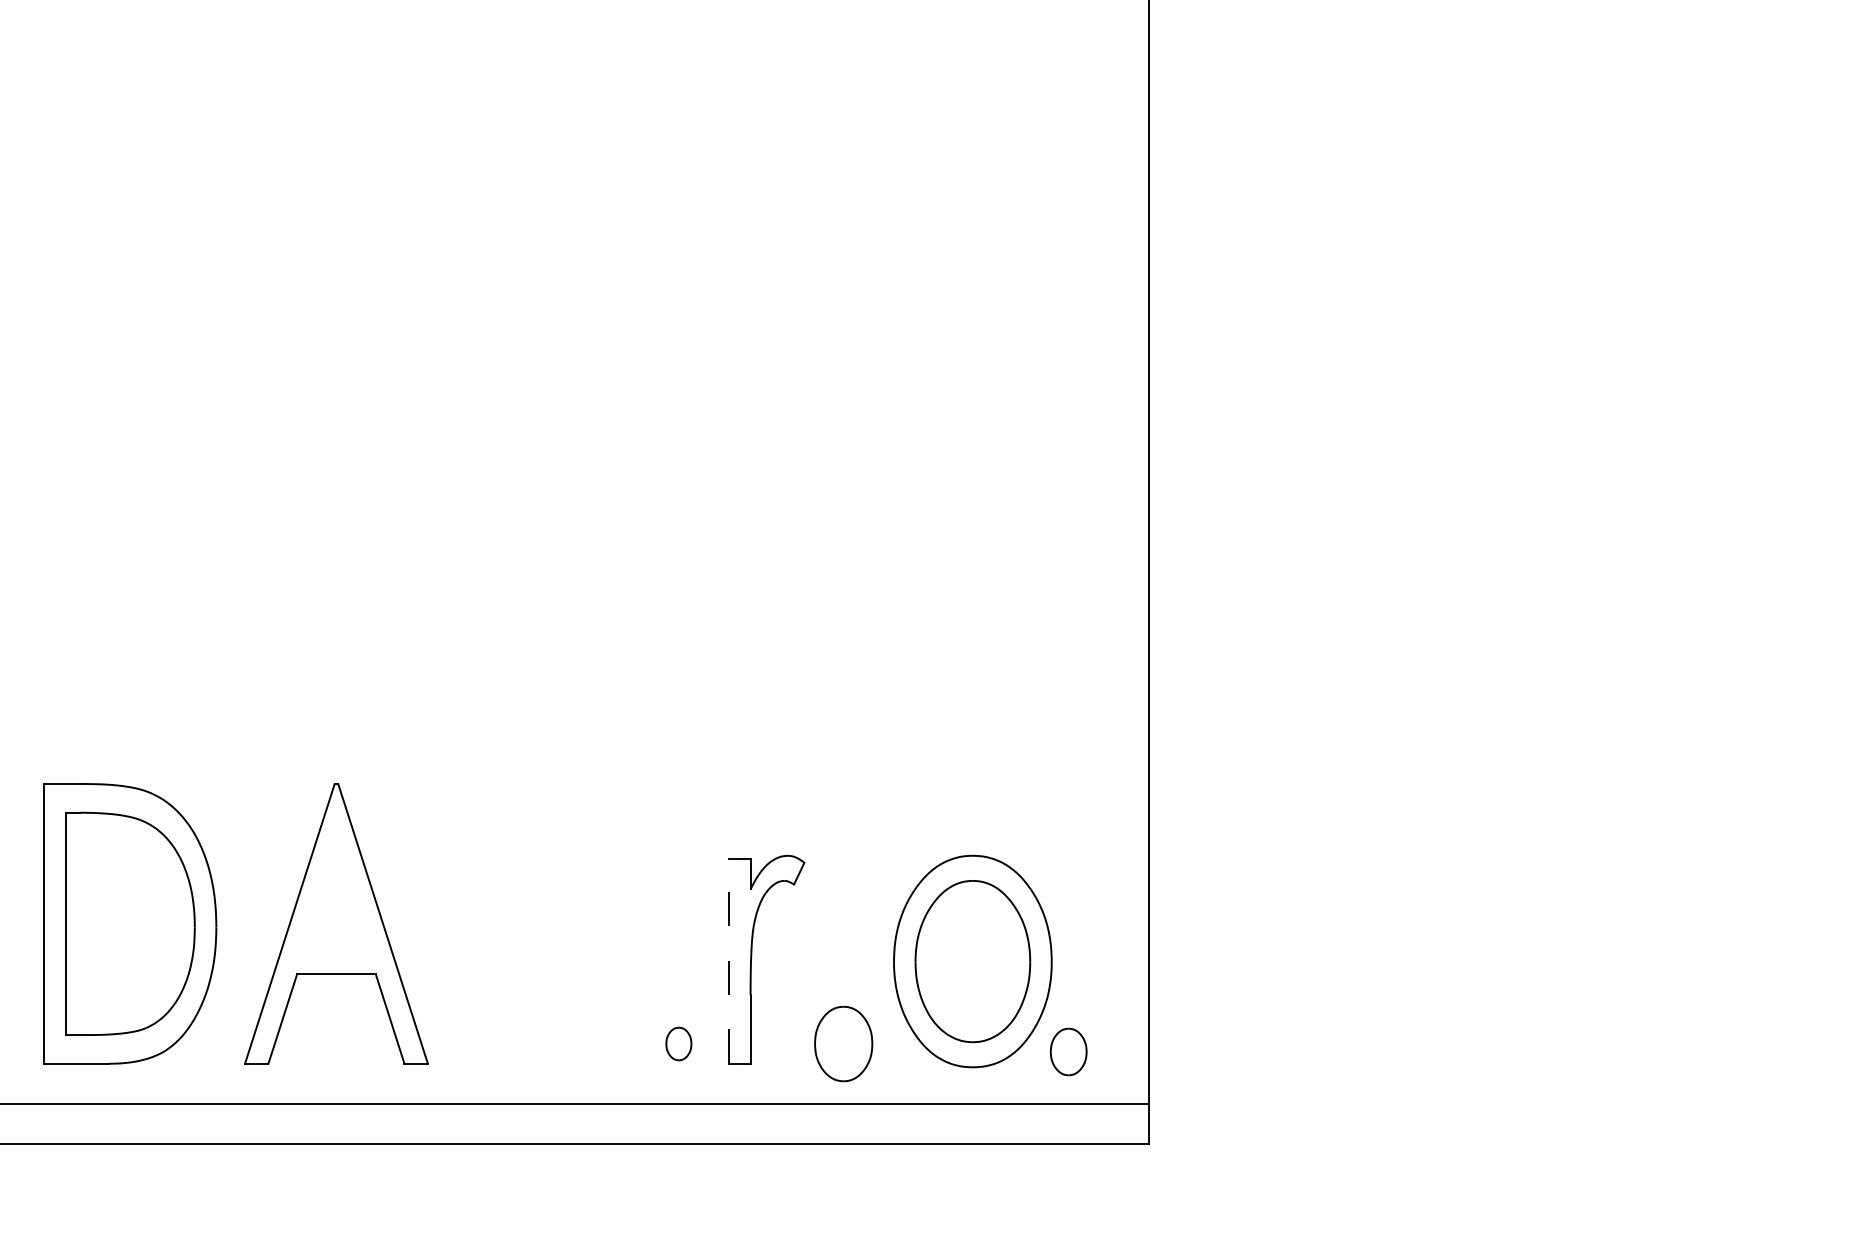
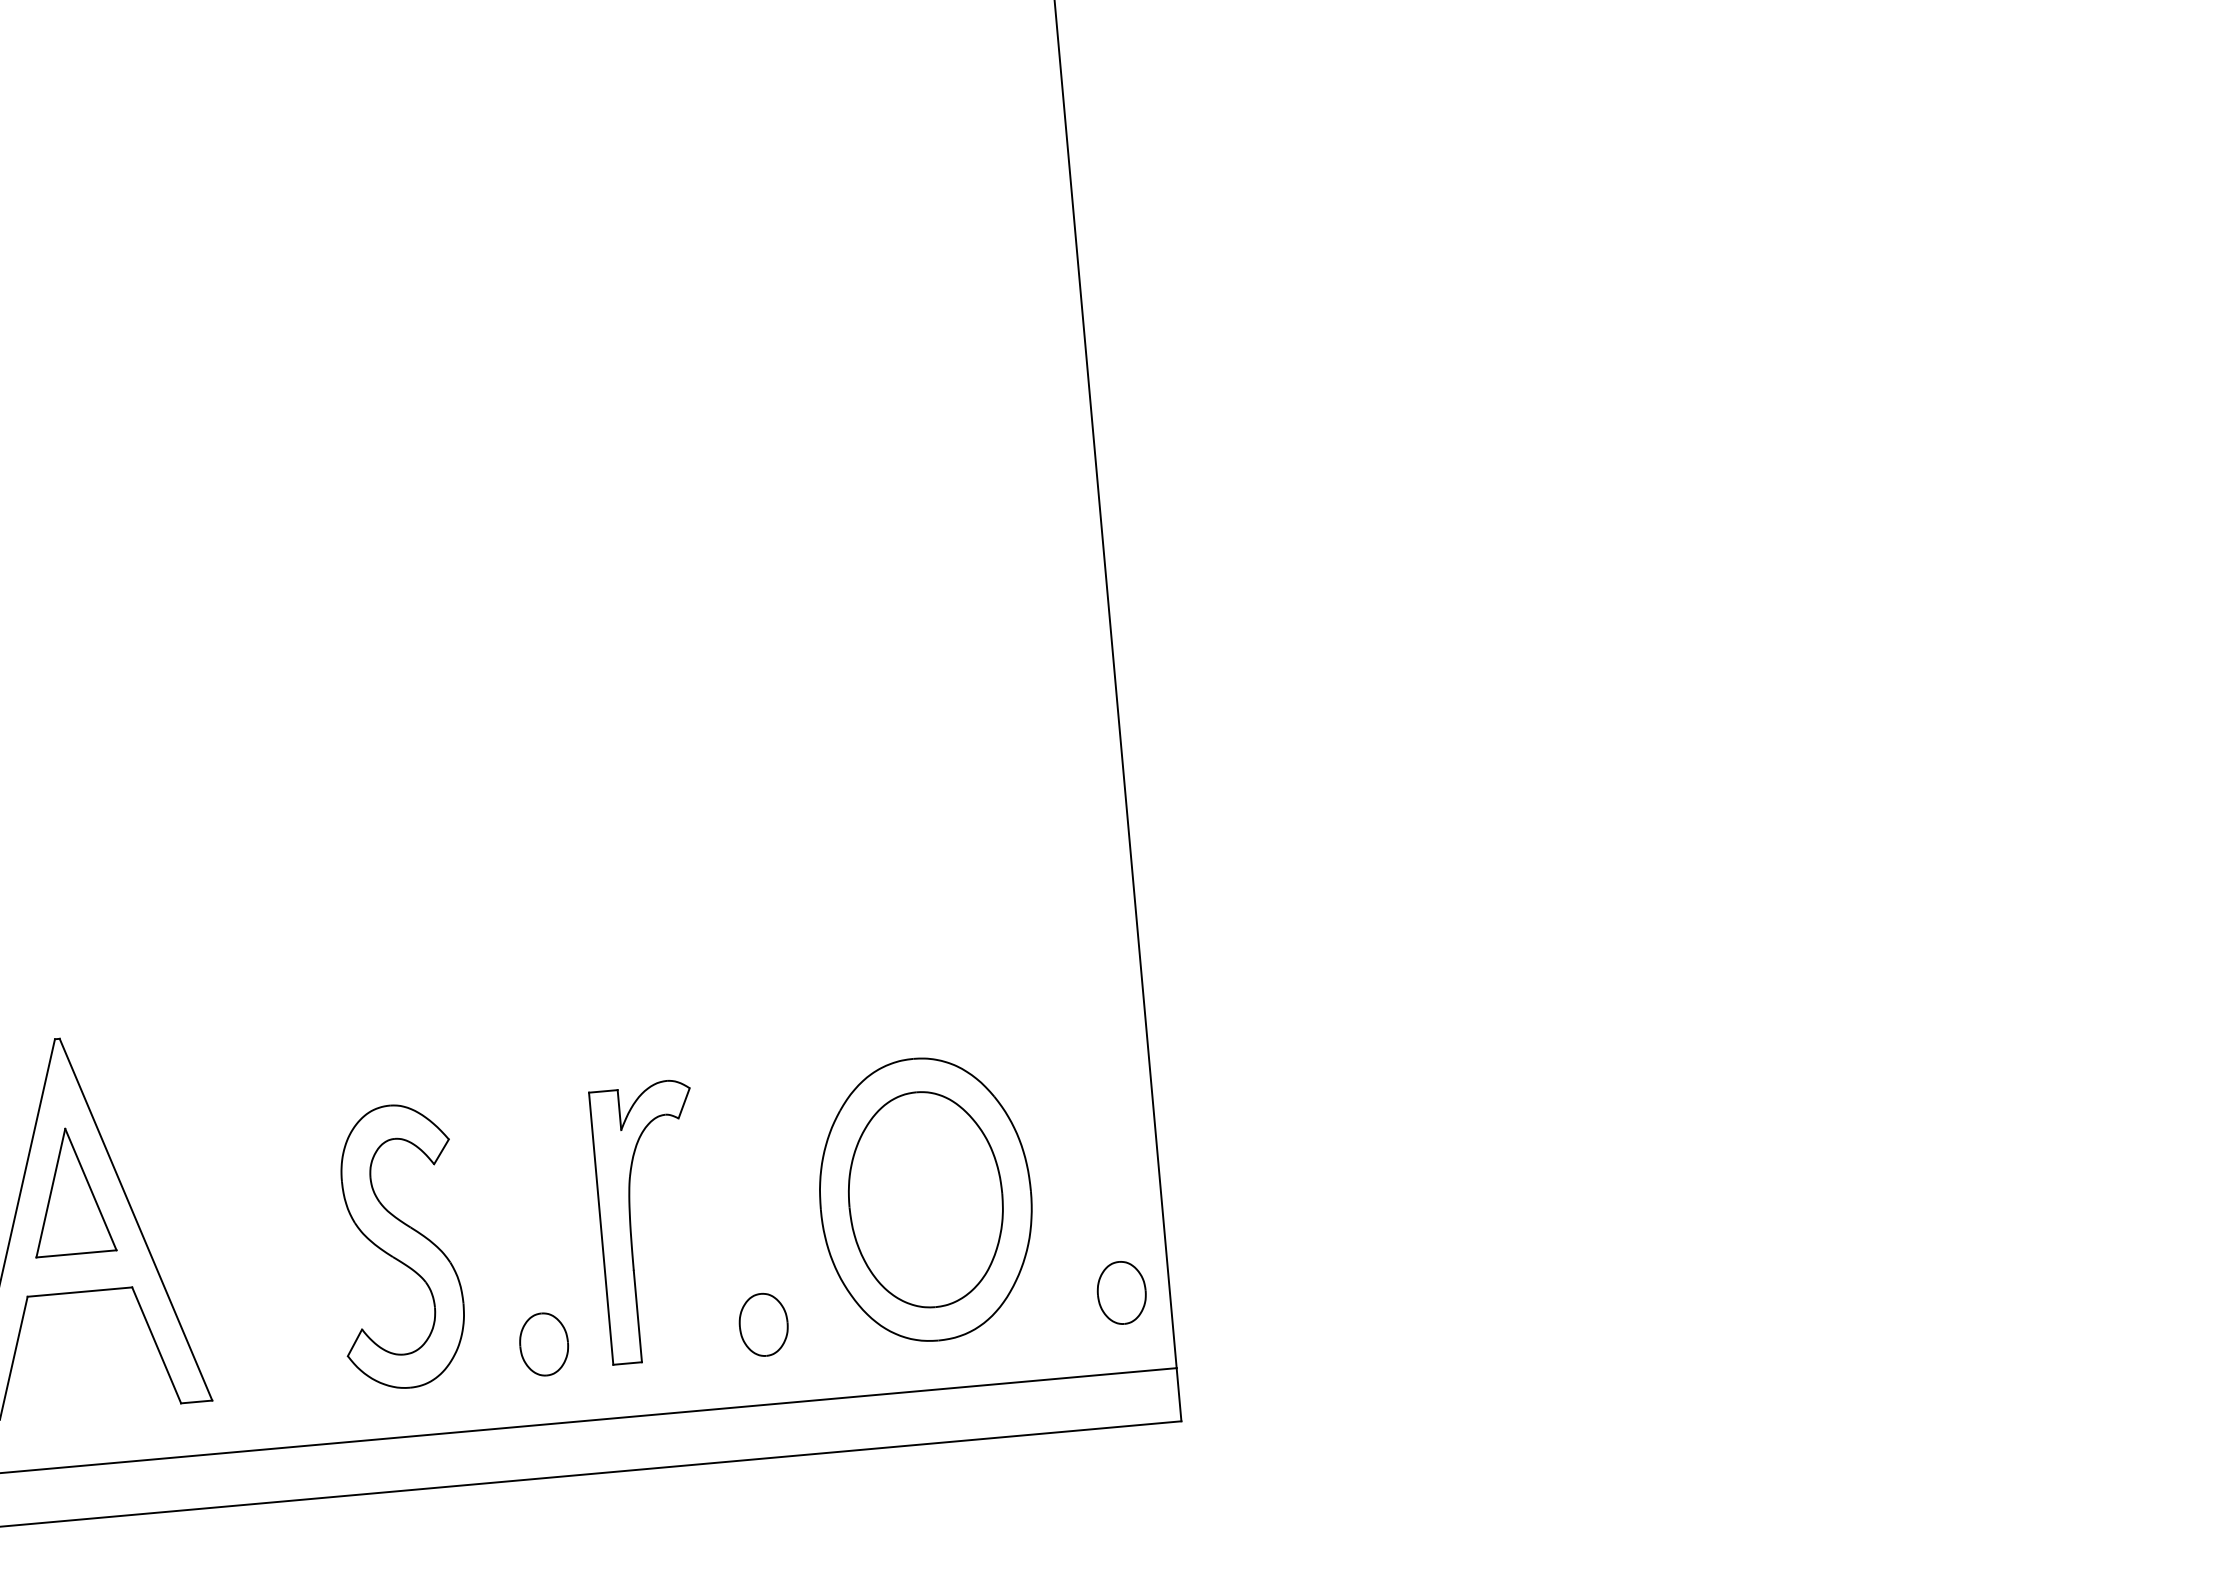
part: (336, 898) -> (70, 1191), added
part: (576, 961) -> (398, 1246), added
line: (729, 961) -> (601, 1228), dashed -> solid
part: (678, 1043) -> (543, 1343), size x1.43
part: (843, 1043) -> (763, 1324), size x0.62
part: (1068, 1051) -> (1121, 1292), moved

